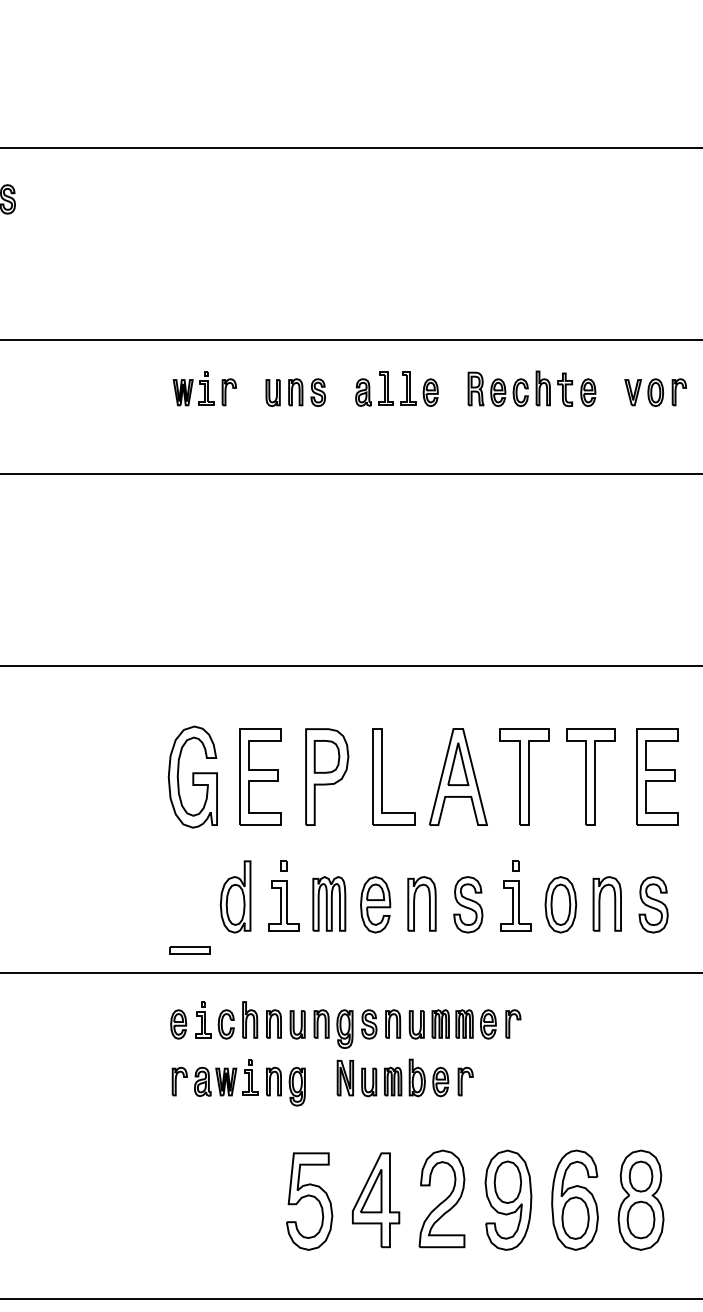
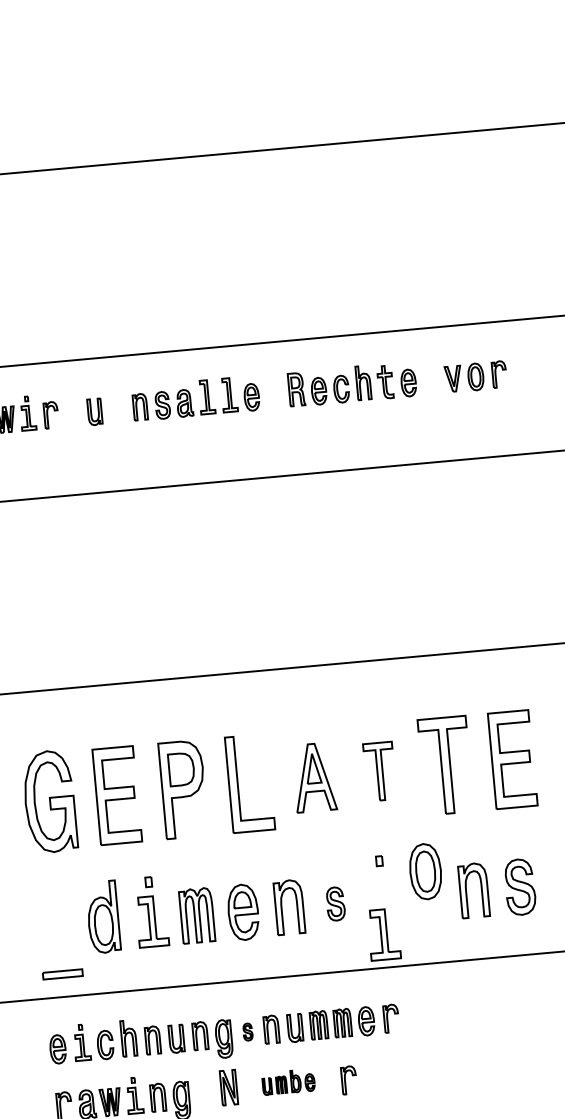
part: (306, 392) -> (150, 406), moved
part: (458, 776) -> (314, 777), size x0.7
part: (524, 776) -> (379, 771), size x0.6
part: (468, 904) -> (335, 903), size x0.6
part: (560, 904) -> (425, 871), moved
part: (515, 905) -> (383, 934), moved
part: (369, 1024) -> (248, 1032), size x0.6
part: (405, 1077) -> (288, 1081), size x0.6

